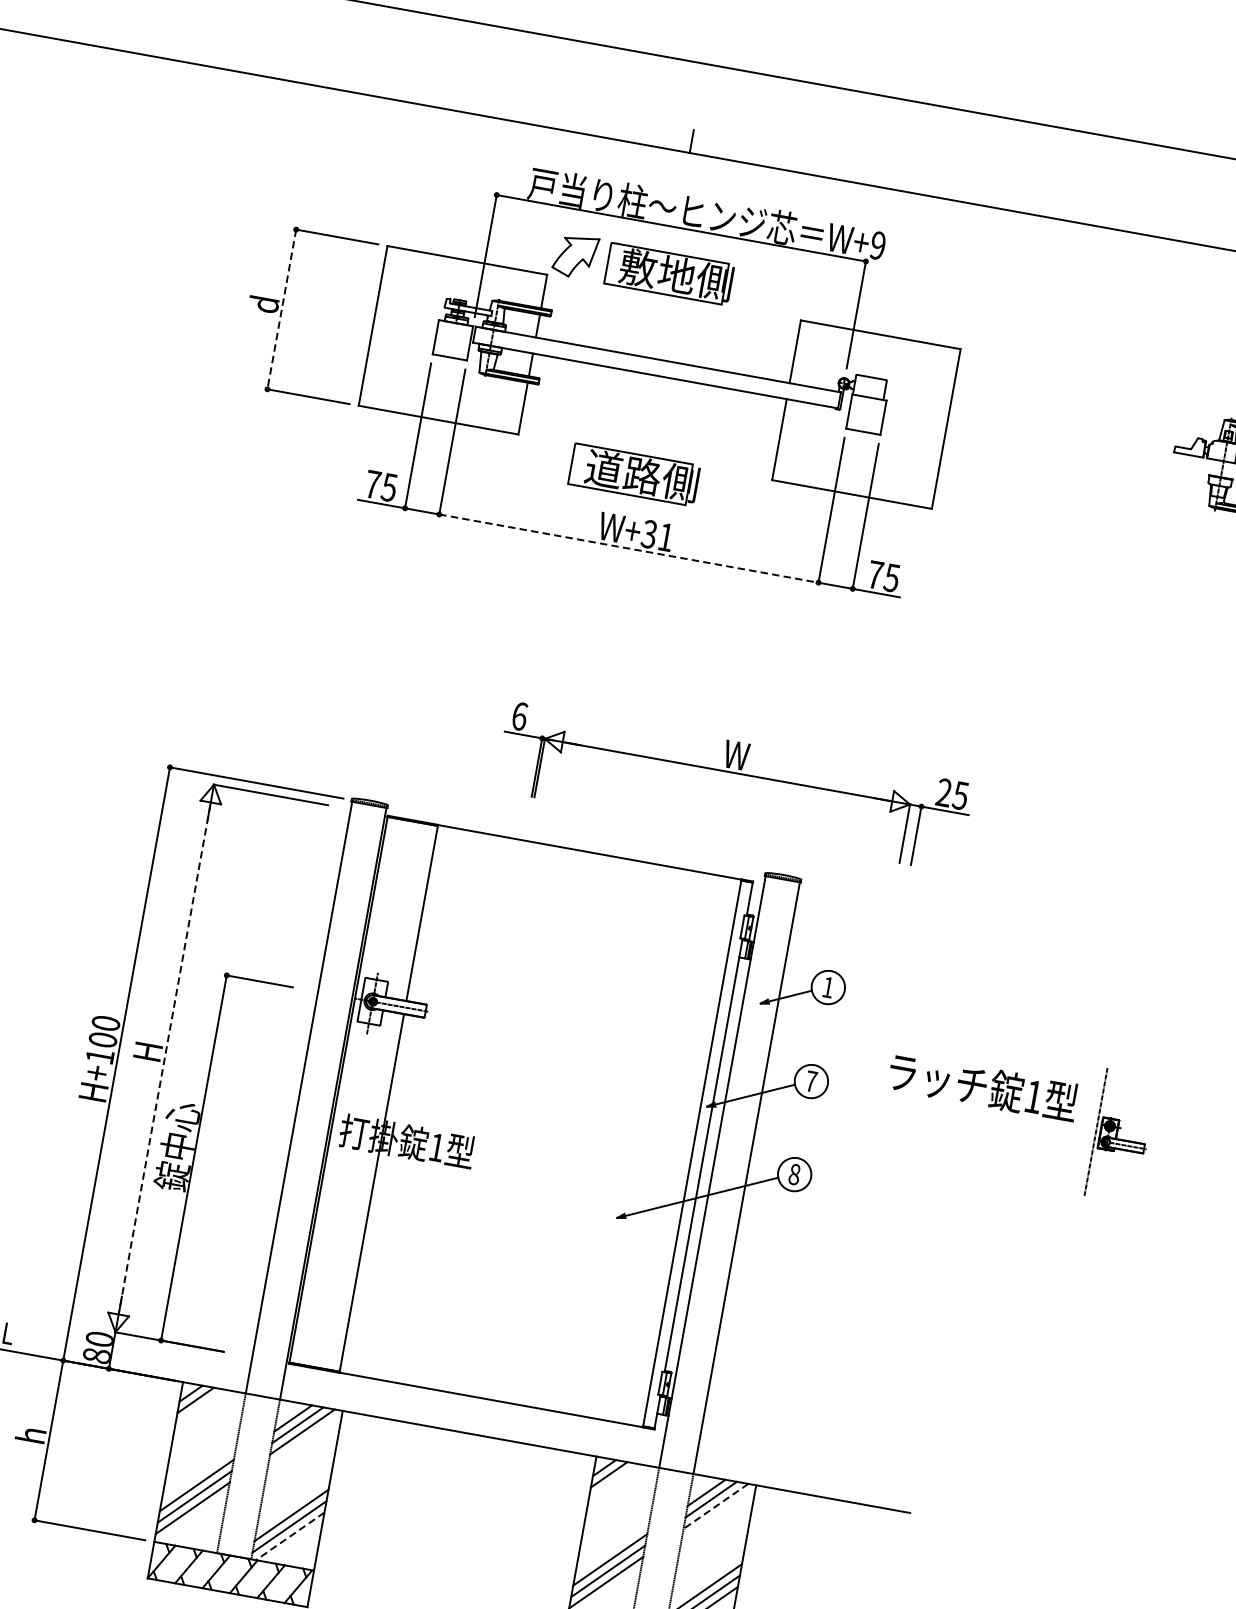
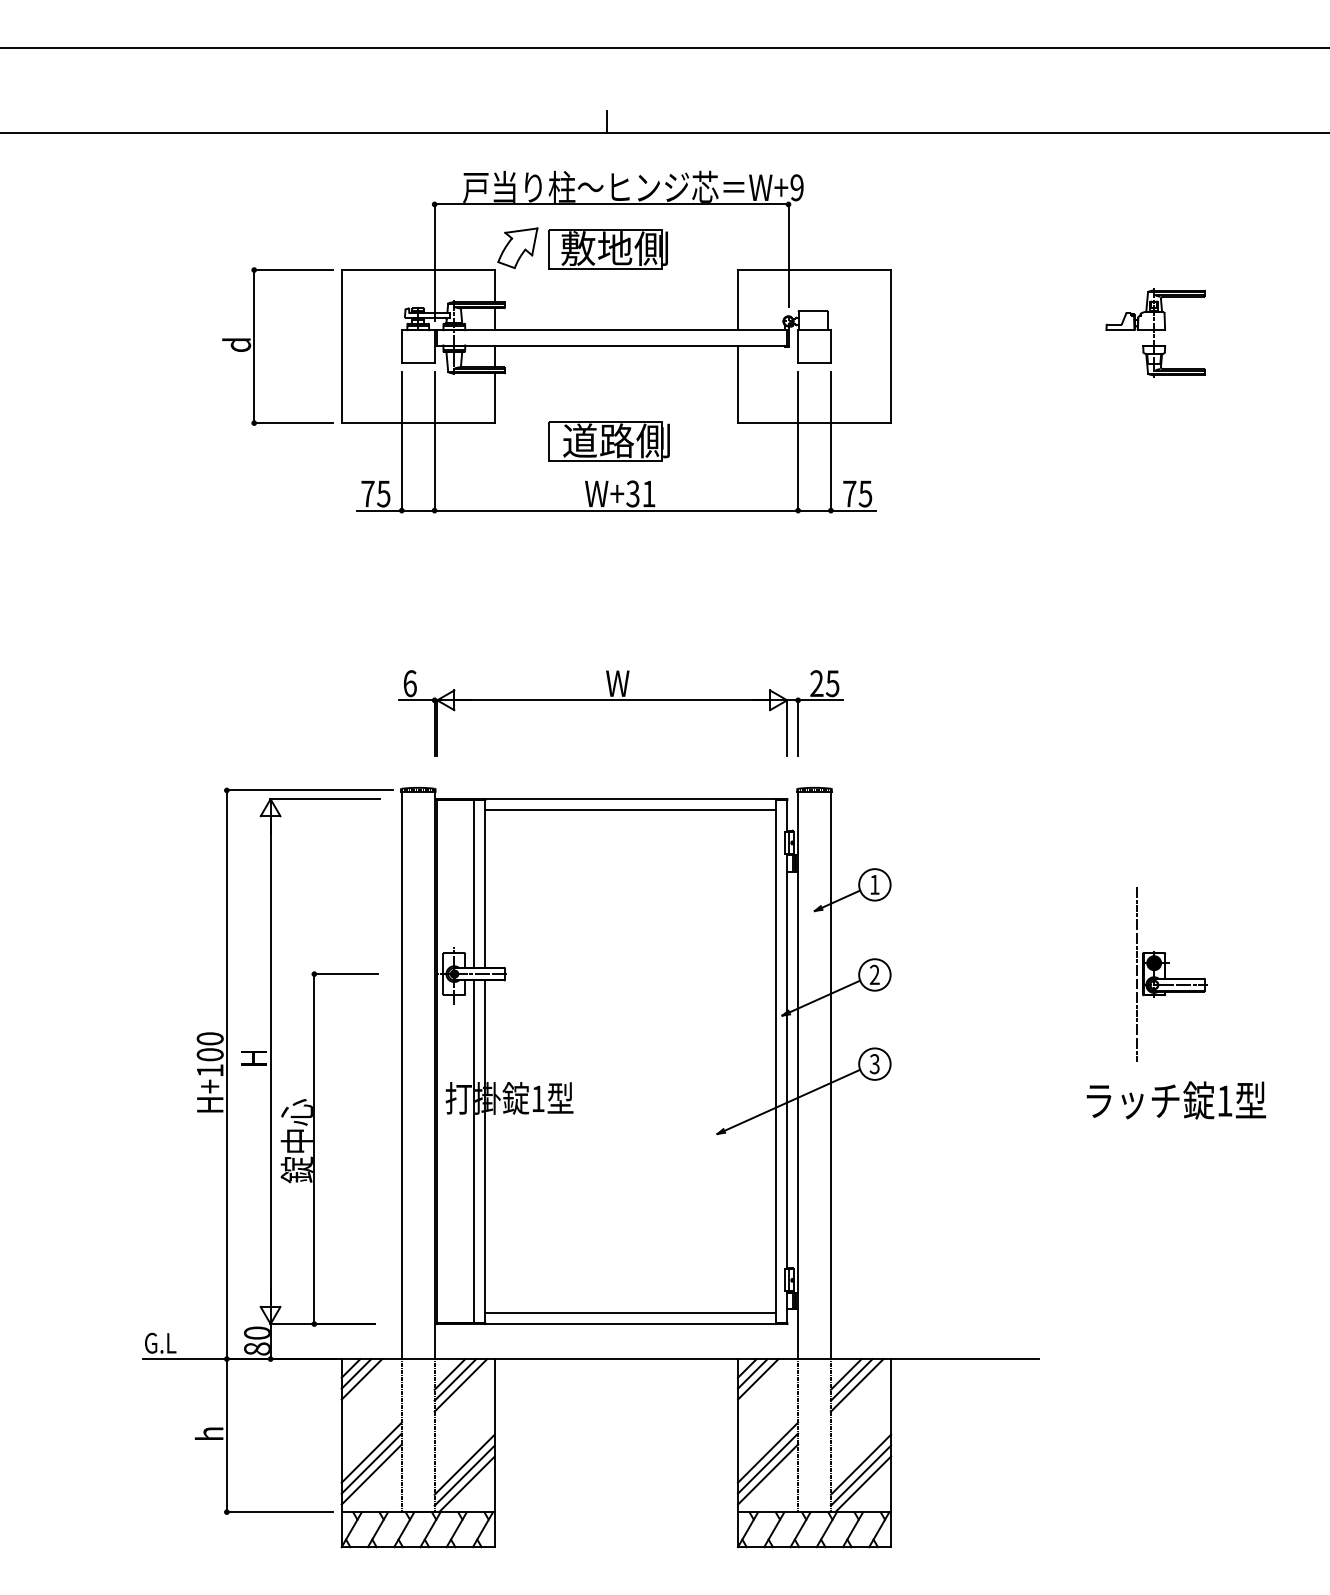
line: (282, 309) -> (254, 346), dashed -> solid
line: (629, 548) -> (616, 510), dashed -> solid
part: (736, 773) -> (620, 700), moved
line: (587, 864) -> (630, 810), added
line: (410, 910) -> (474, 883), added
line: (164, 1058) -> (270, 1061), dashed -> solid
text: (811, 1080) -> (874, 974), 7 -> 2
text: (983, 1087) -> (1176, 1100), moved
part: (1120, 1136) -> (1171, 974), size x1.43
text: (794, 1174) -> (874, 1064), 8 -> 3
line: (360, 1190) -> (474, 1151), added
line: (492, 1388) -> (630, 1313), added
line: (199, 1407) -> (361, 1379), added
line: (613, 1481) -> (757, 1379), added
line: (715, 1506) -> (856, 1385), dashed -> solid
line: (289, 1536) -> (466, 1484), dashed -> solid

